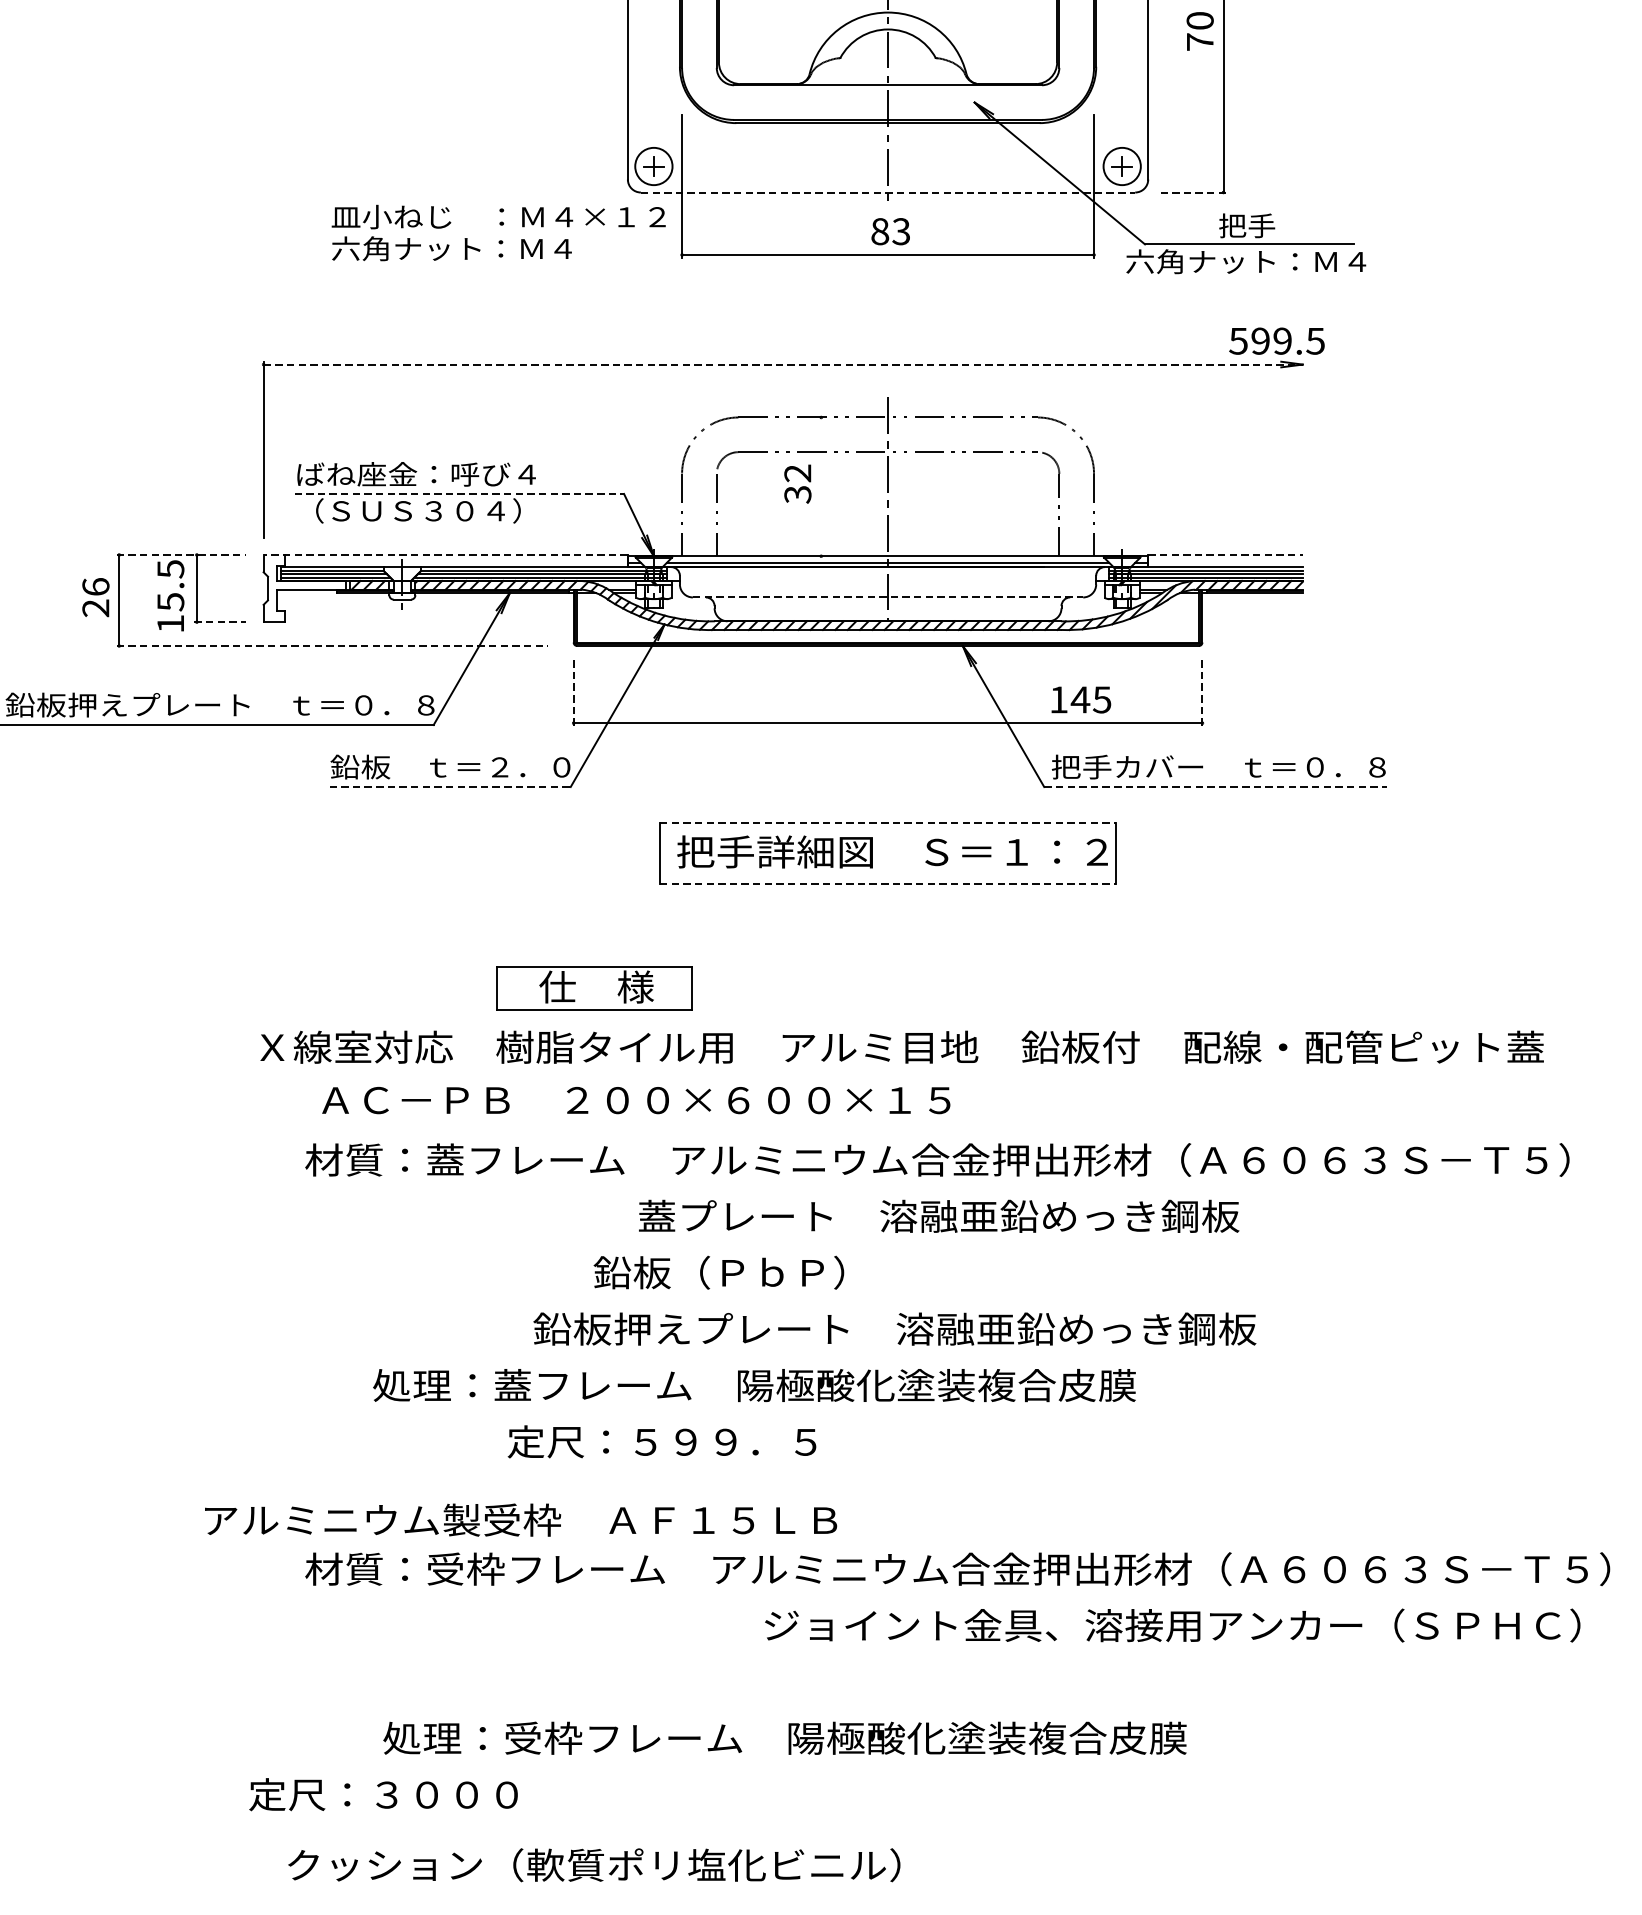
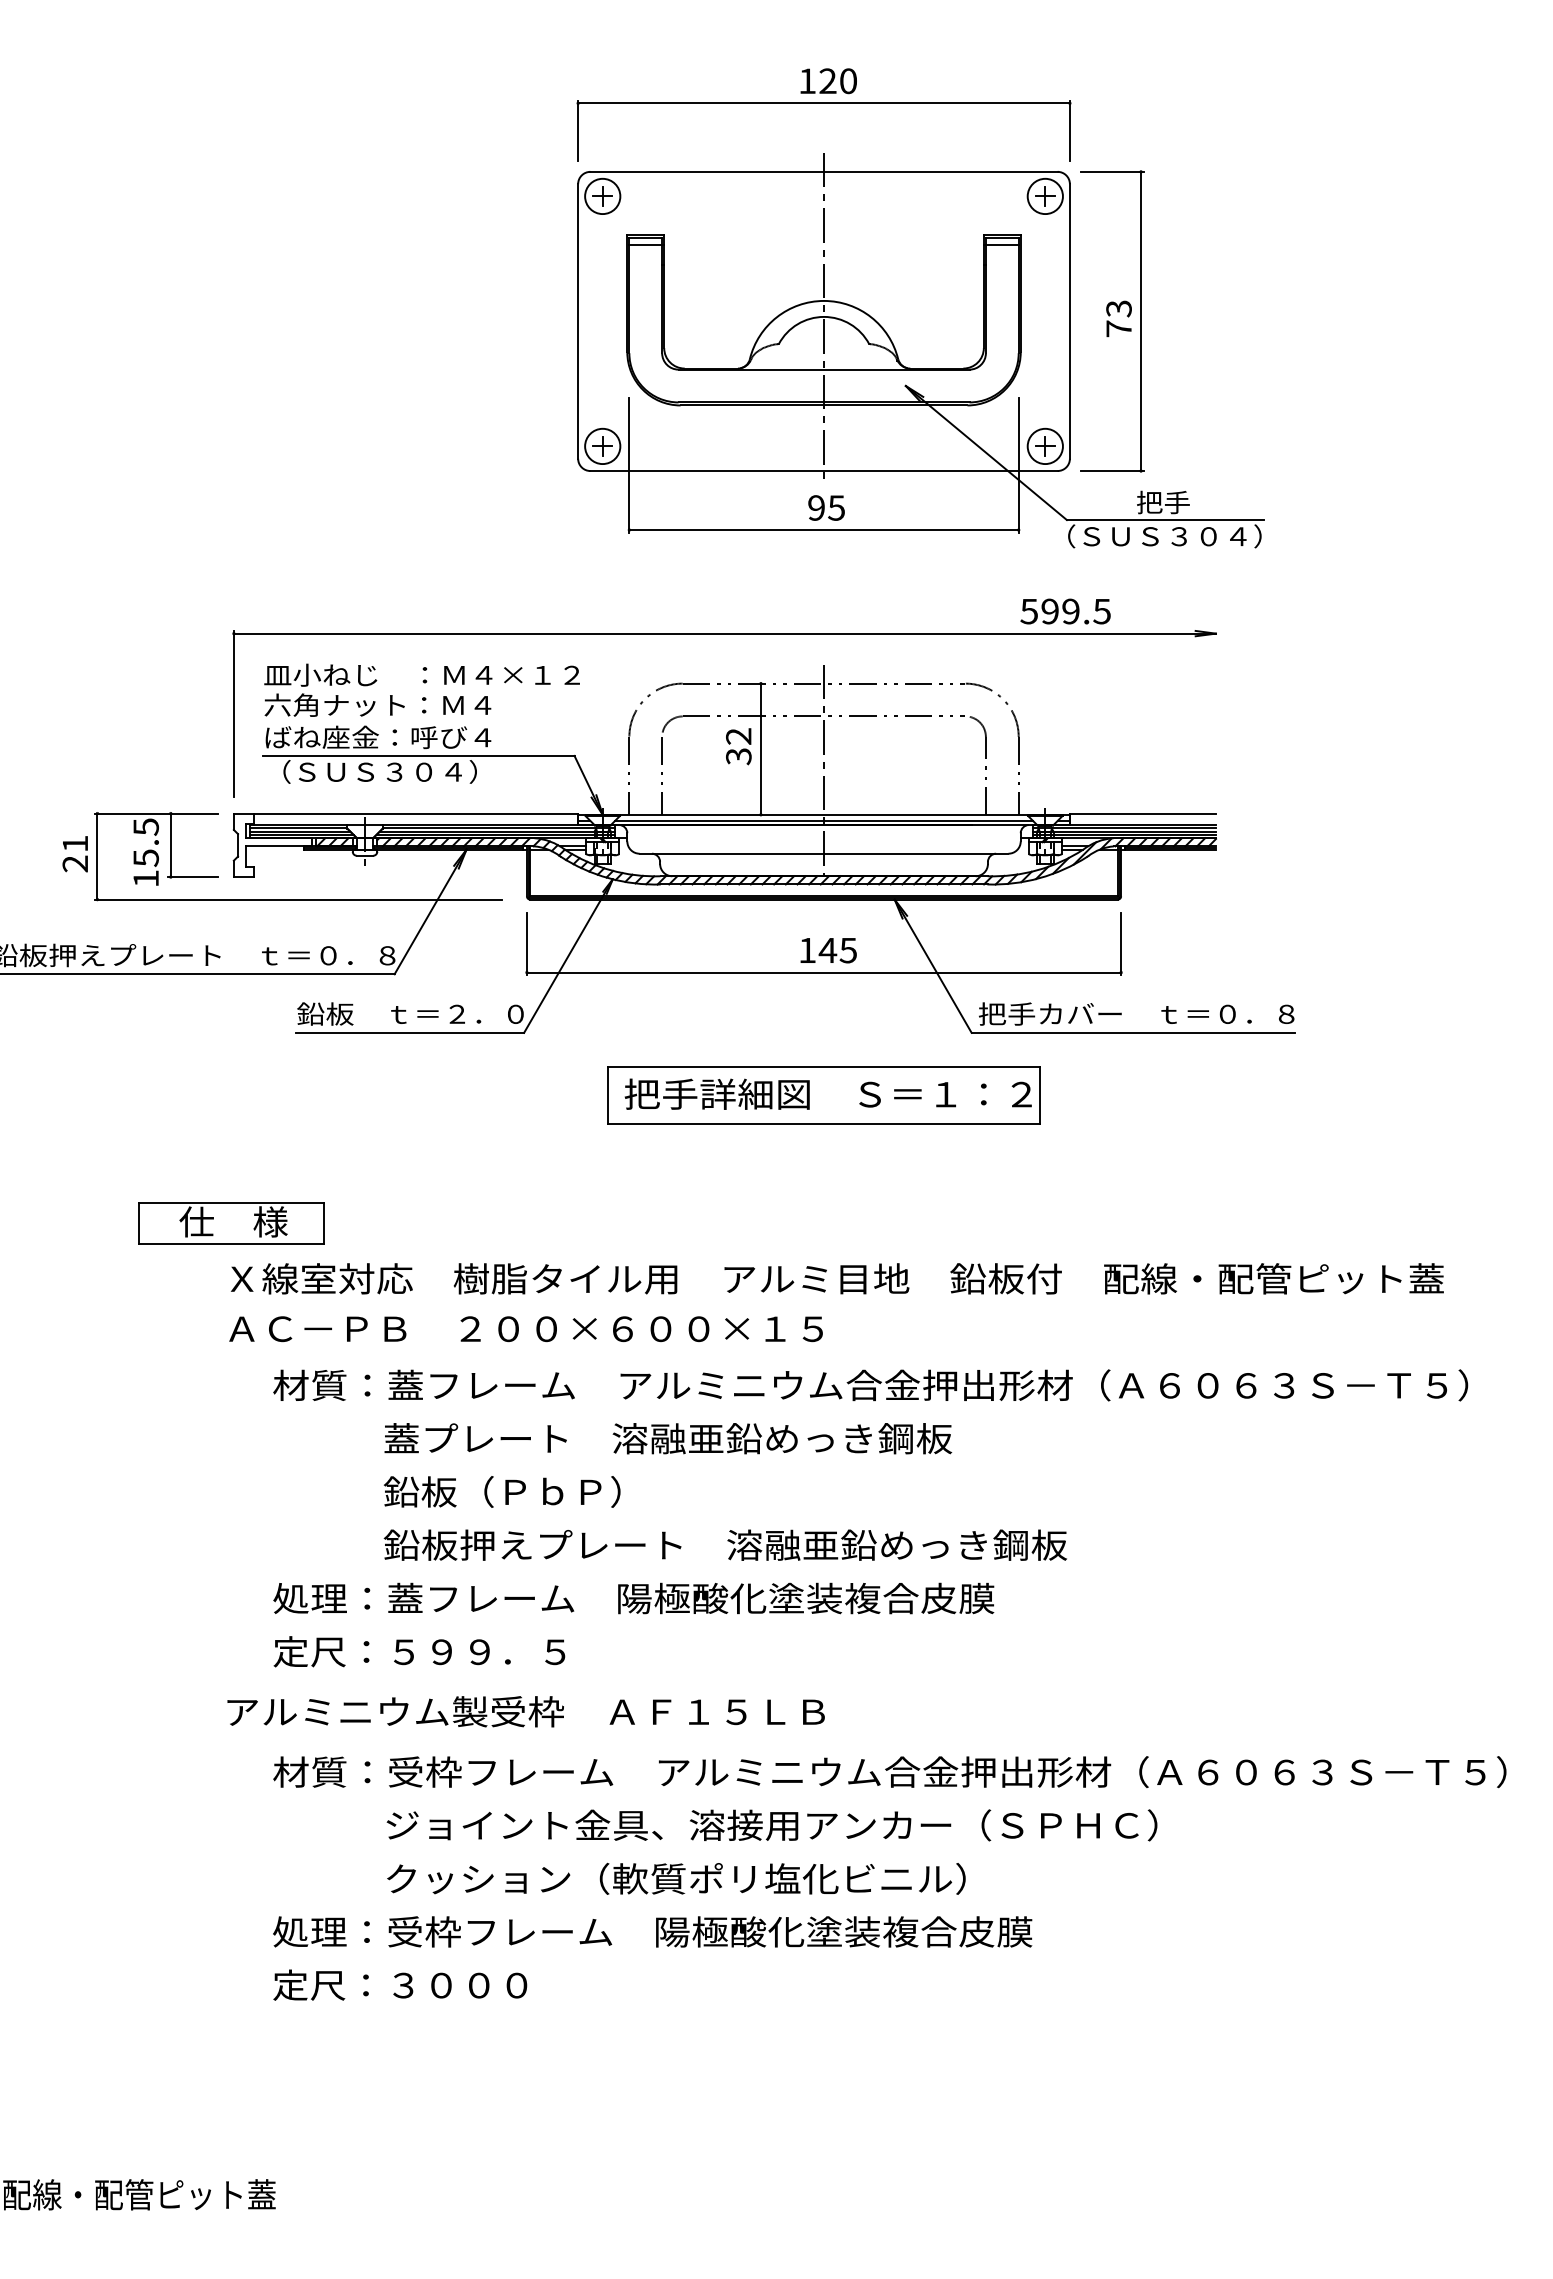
text: (1199, 20) -> (1118, 308), 70 -> 73
line: (888, 193) -> (824, 471), dashed -> solid
line: (1192, 193) -> (1111, 471), dashed -> solid
text: (890, 231) -> (826, 507), 83 -> 95
text: (498, 232) -> (421, 689), moved
text: (1246, 261) -> (1162, 536), 六角ナット：Ｍ４ -> （ＳＵＳ３０４）
text: (1276, 341) -> (1065, 611), moved
line: (783, 364) -> (725, 633), dashed -> solid
line: (820, 486) -> (760, 748), added
line: (458, 493) -> (418, 755), dashed -> solid
line: (181, 554) -> (156, 813), dashed -> solid
line: (445, 554) -> (405, 813), dashed -> solid
line: (1226, 554) -> (1143, 813), dashed -> solid
text: (96, 586) -> (75, 843), 26 -> 21
line: (888, 597) -> (824, 853), dashed -> solid
line: (219, 622) -> (192, 877), dashed -> solid
line: (331, 645) -> (298, 899), dashed -> solid
line: (573, 693) -> (526, 944), dashed -> solid
line: (1202, 693) -> (1121, 944), dashed -> solid
text: (1081, 699) -> (828, 950), moved
line: (450, 786) -> (410, 1032), dashed -> solid
line: (1215, 786) -> (1133, 1032), dashed -> solid
line: (888, 822) -> (824, 1066), dashed -> solid
line: (888, 883) -> (824, 1124), dashed -> solid
part: (594, 988) -> (231, 1223), moved
text: (635, 1100) -> (525, 1329), moved
text: (939, 1216) -> (668, 1438), moved
text: (718, 1272) -> (501, 1491), moved
text: (893, 1328) -> (724, 1544), moved
text: (754, 1385) -> (633, 1598), moved
text: (662, 1441) -> (419, 1651), moved
text: (520, 1519) -> (525, 1711), moved
text: (1172, 1625) -> (771, 1825), moved
text: (784, 1737) -> (652, 1931), moved
text: (383, 1793) -> (400, 1984), moved
text: (594, 1864) -> (676, 1878), moved

